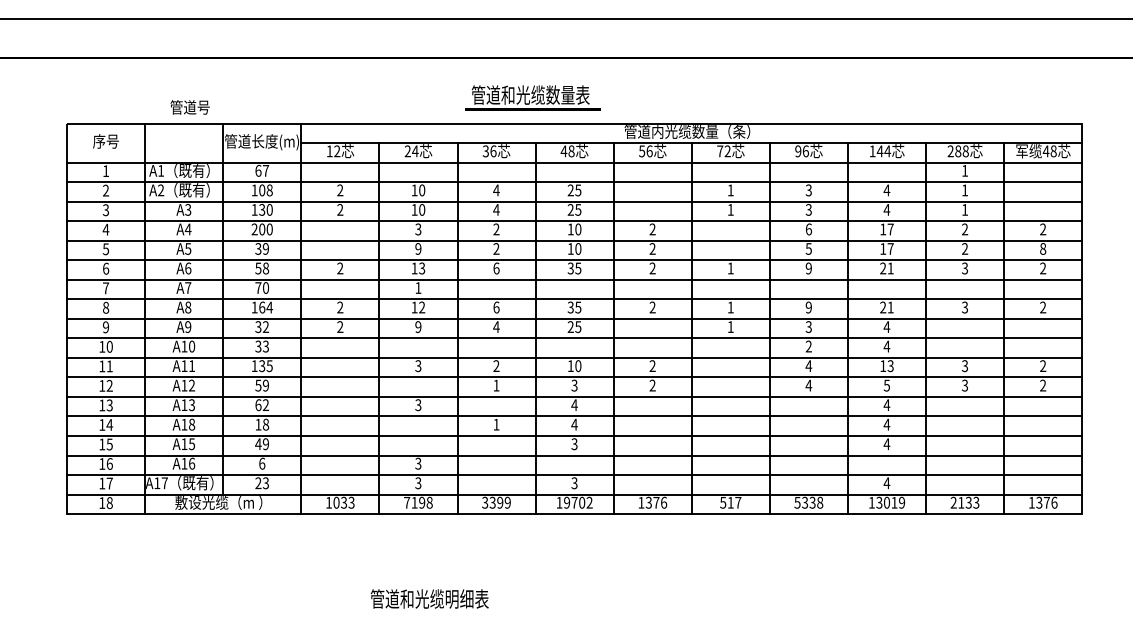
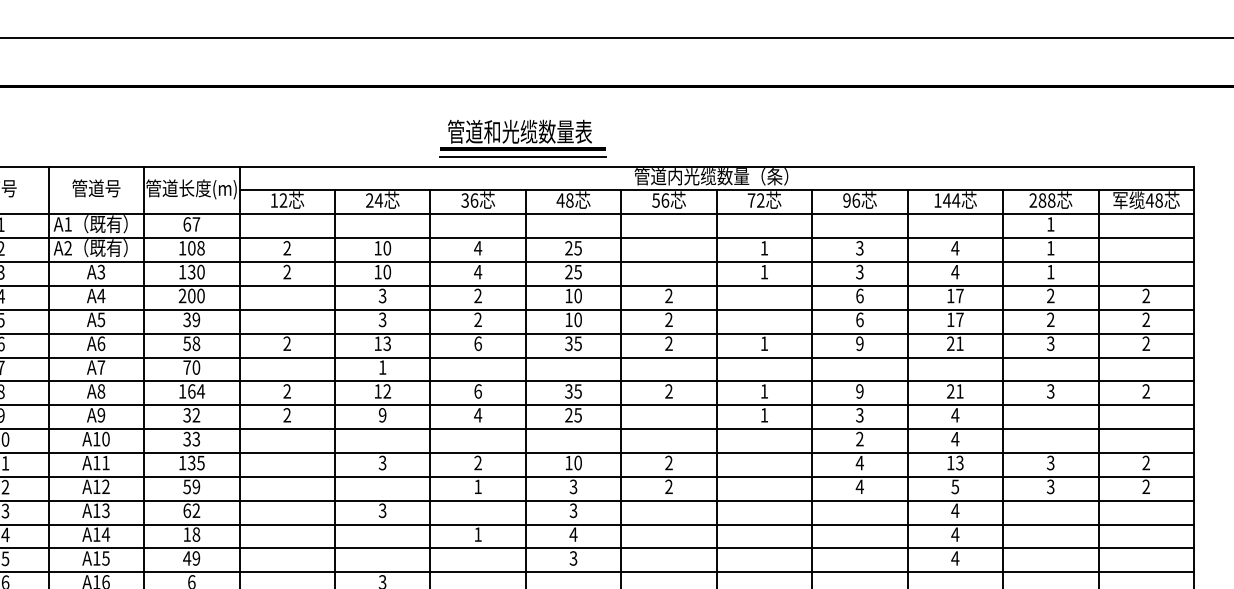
text: (189, 107) -> (95, 188), moved
line: (533, 115) -> (523, 156), added
text: (418, 248) -> (382, 319), 9 -> 3
text: (808, 248) -> (859, 319), 5 -> 6
text: (1043, 248) -> (1146, 319), 8 -> 2
text: (574, 405) -> (573, 511), 4 -> 3
text: (191, 424) -> (105, 534), A18 -> A14

